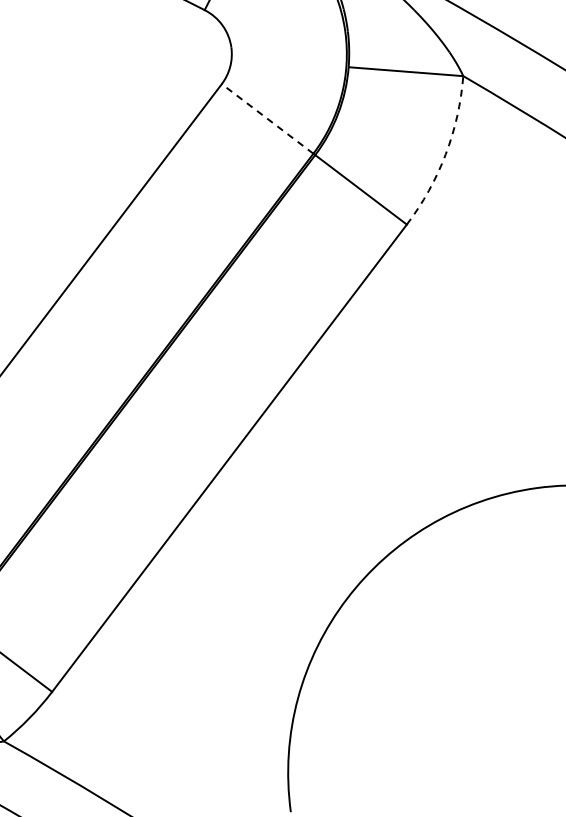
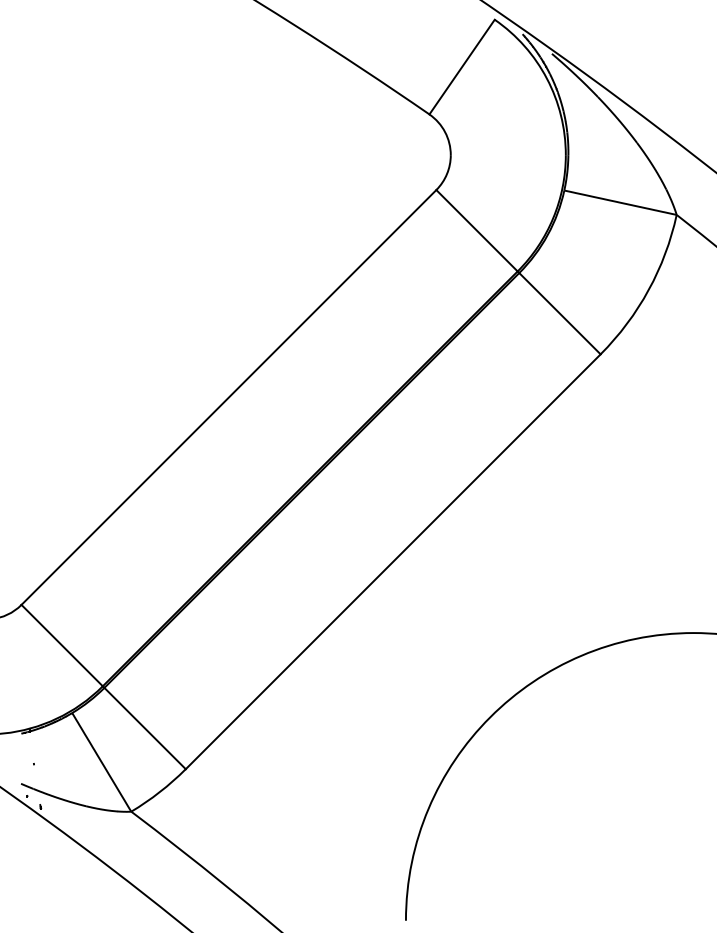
line: (268, 118) -> (477, 230), dashed -> solid
arc: (445, 154) -> (648, 290), dashed -> solid

